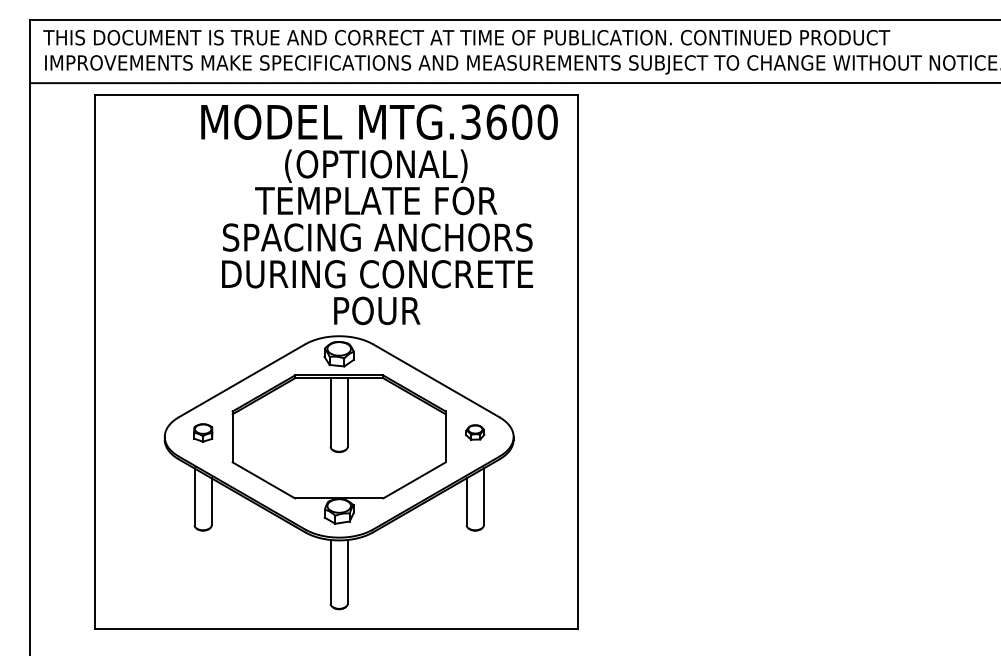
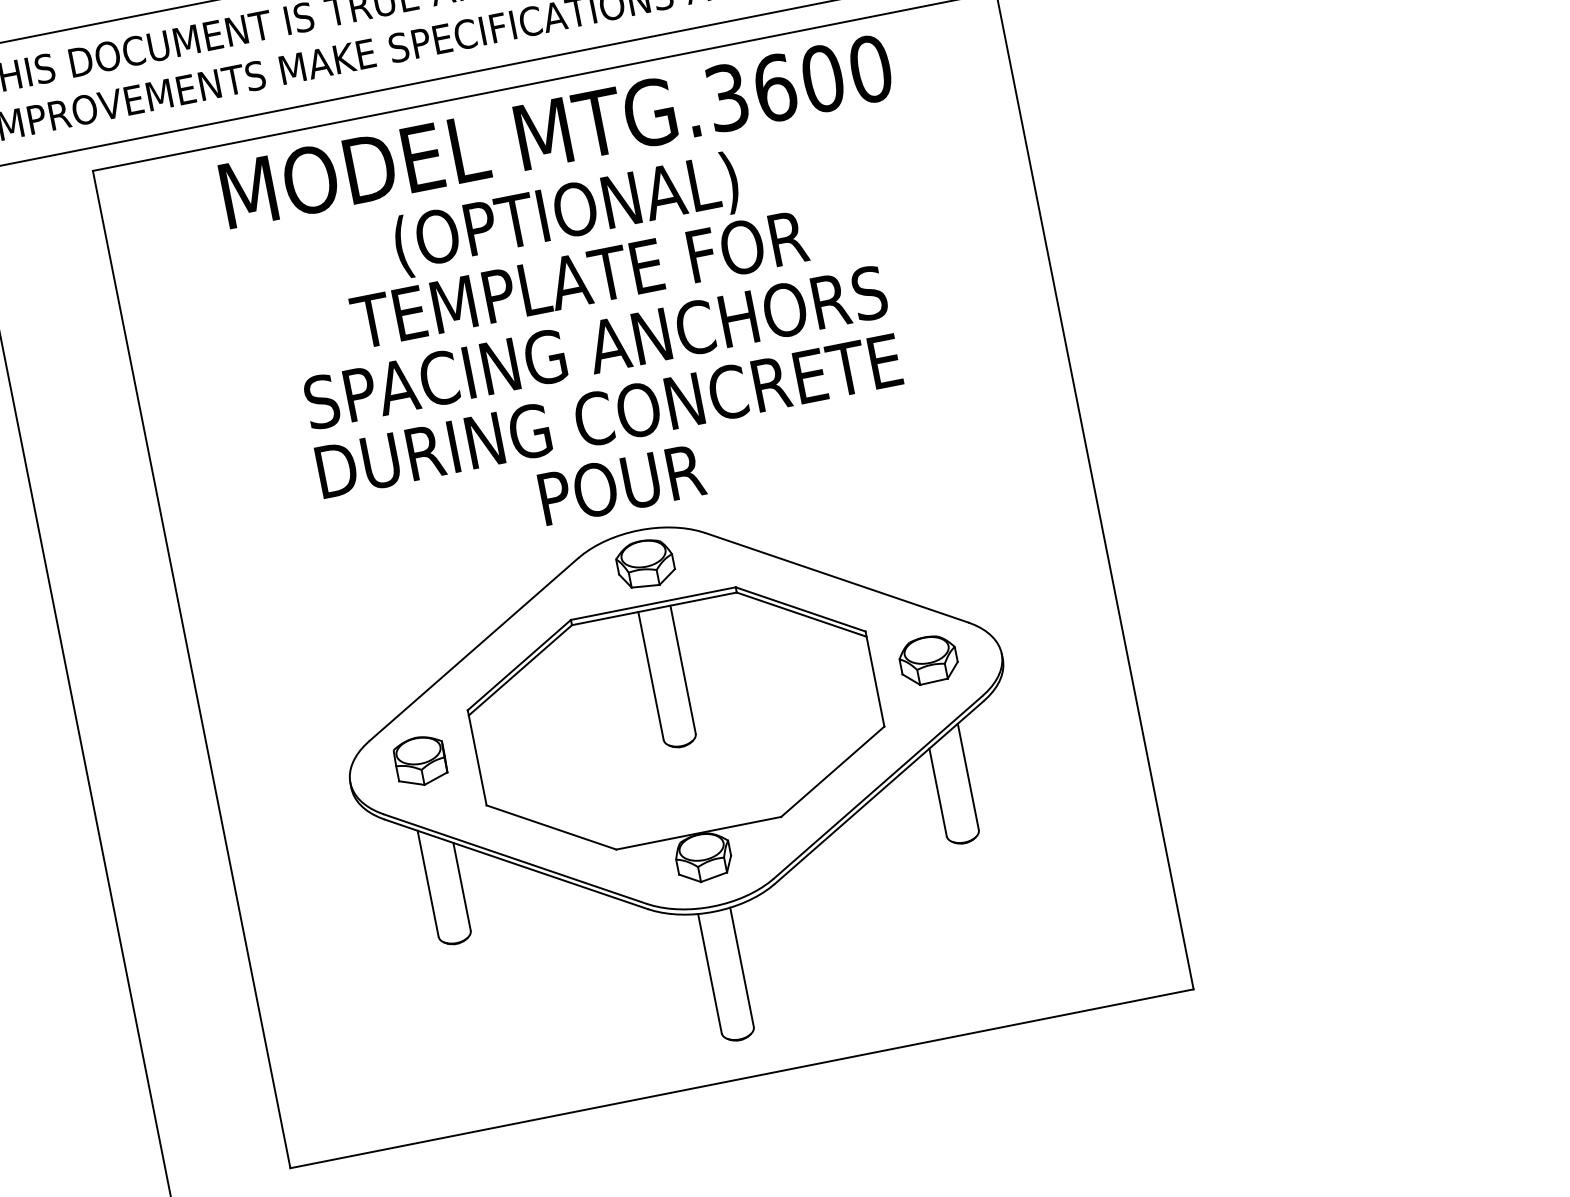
text: (379, 214) -> (590, 303), moved
part: (203, 432) -> (421, 760), size x1.43
part: (475, 432) -> (928, 659), size x1.67

